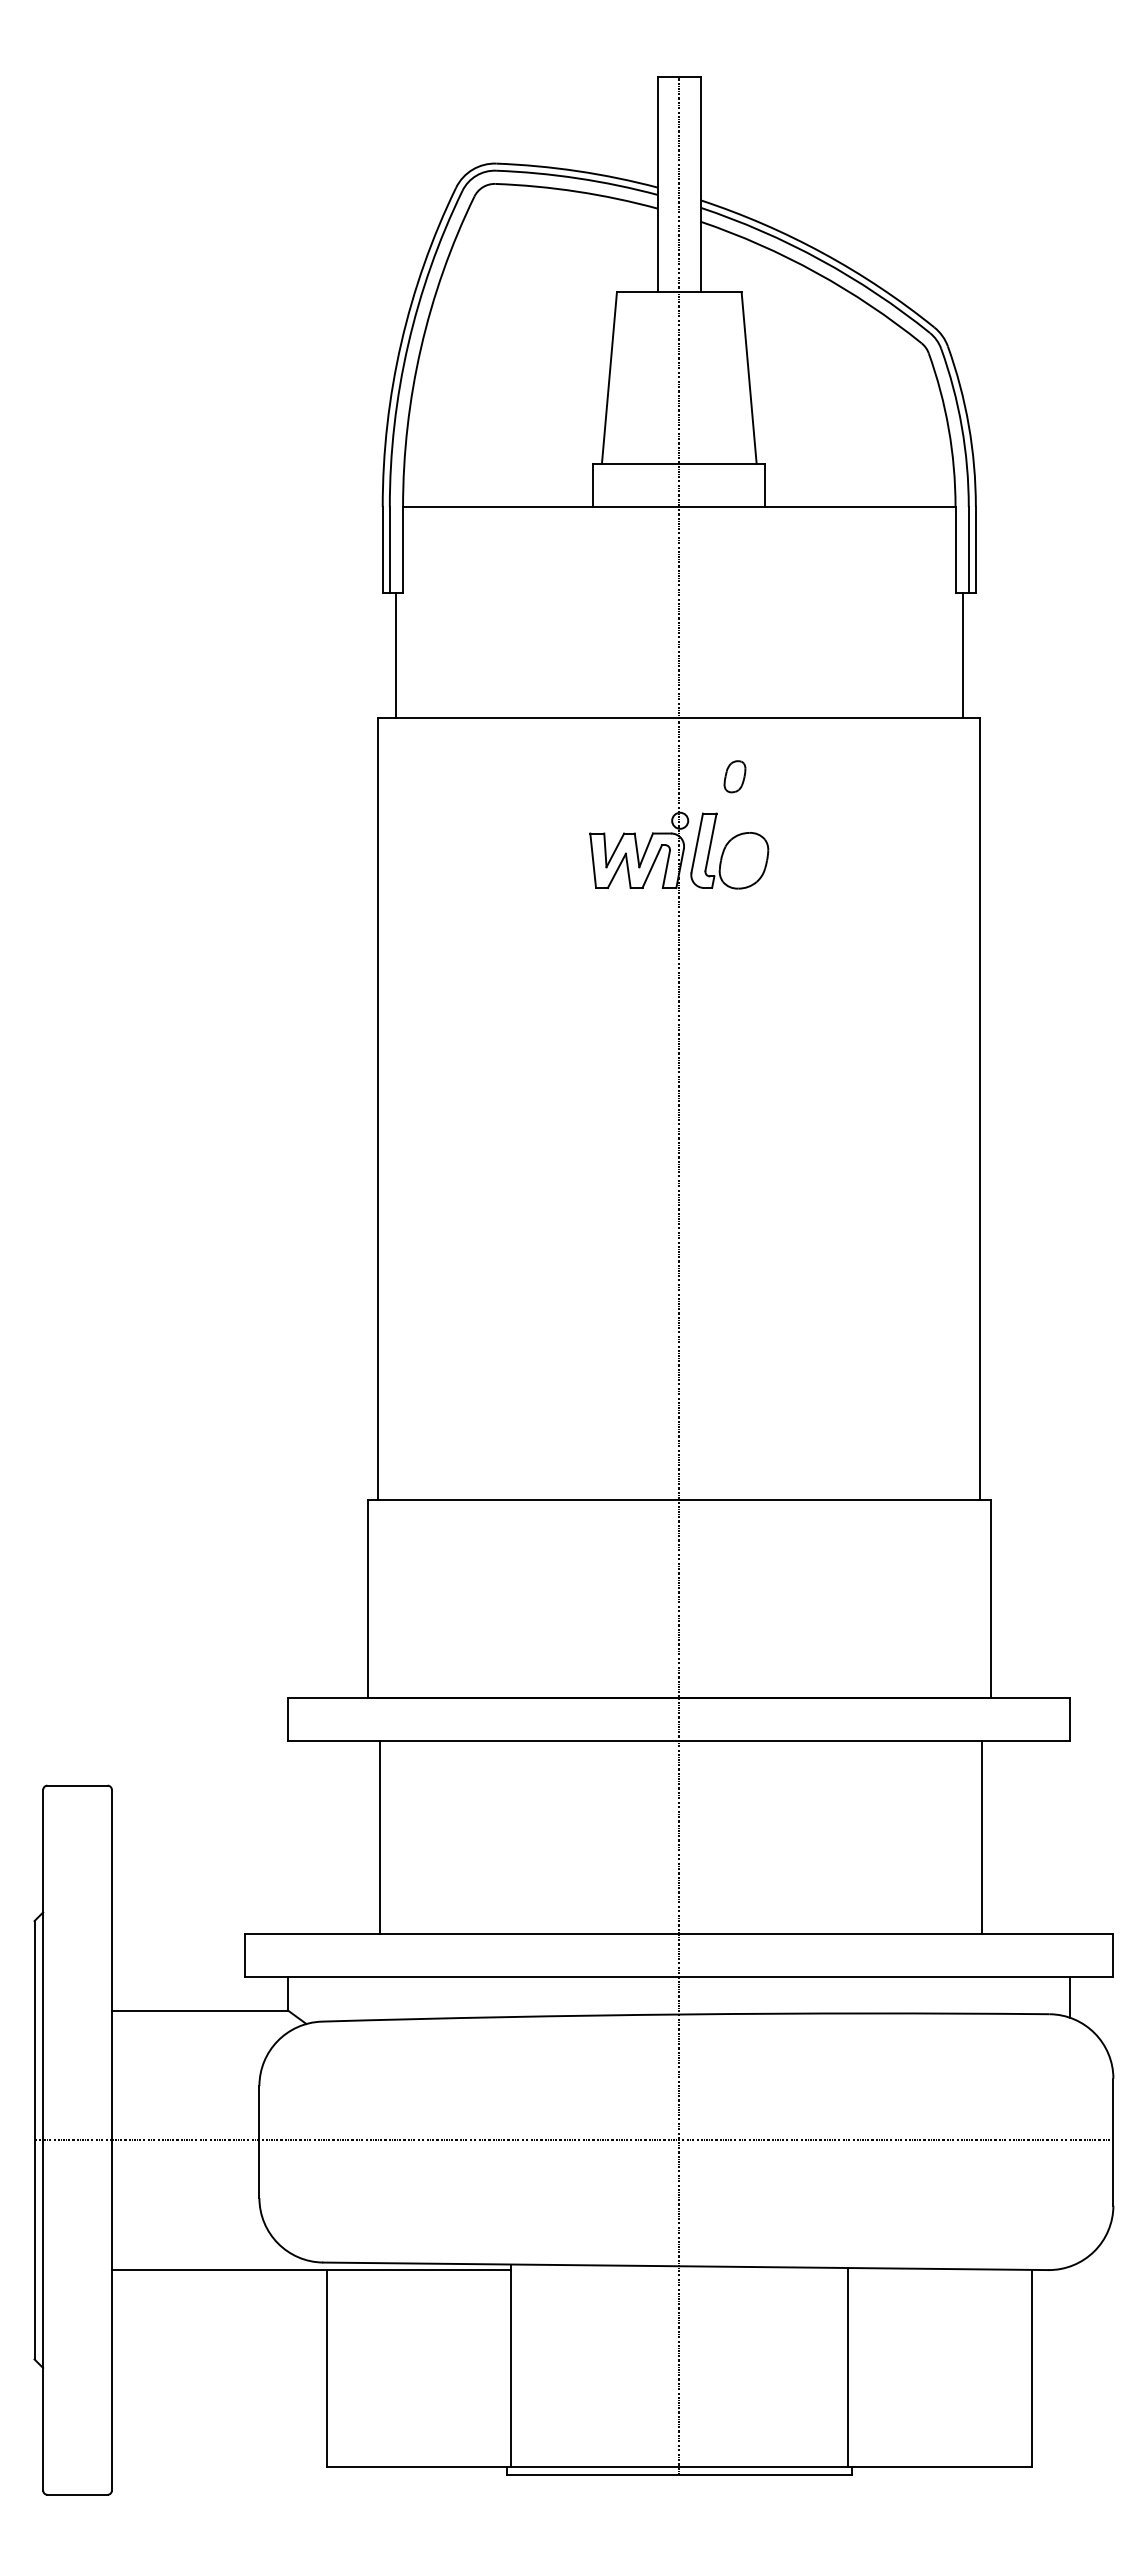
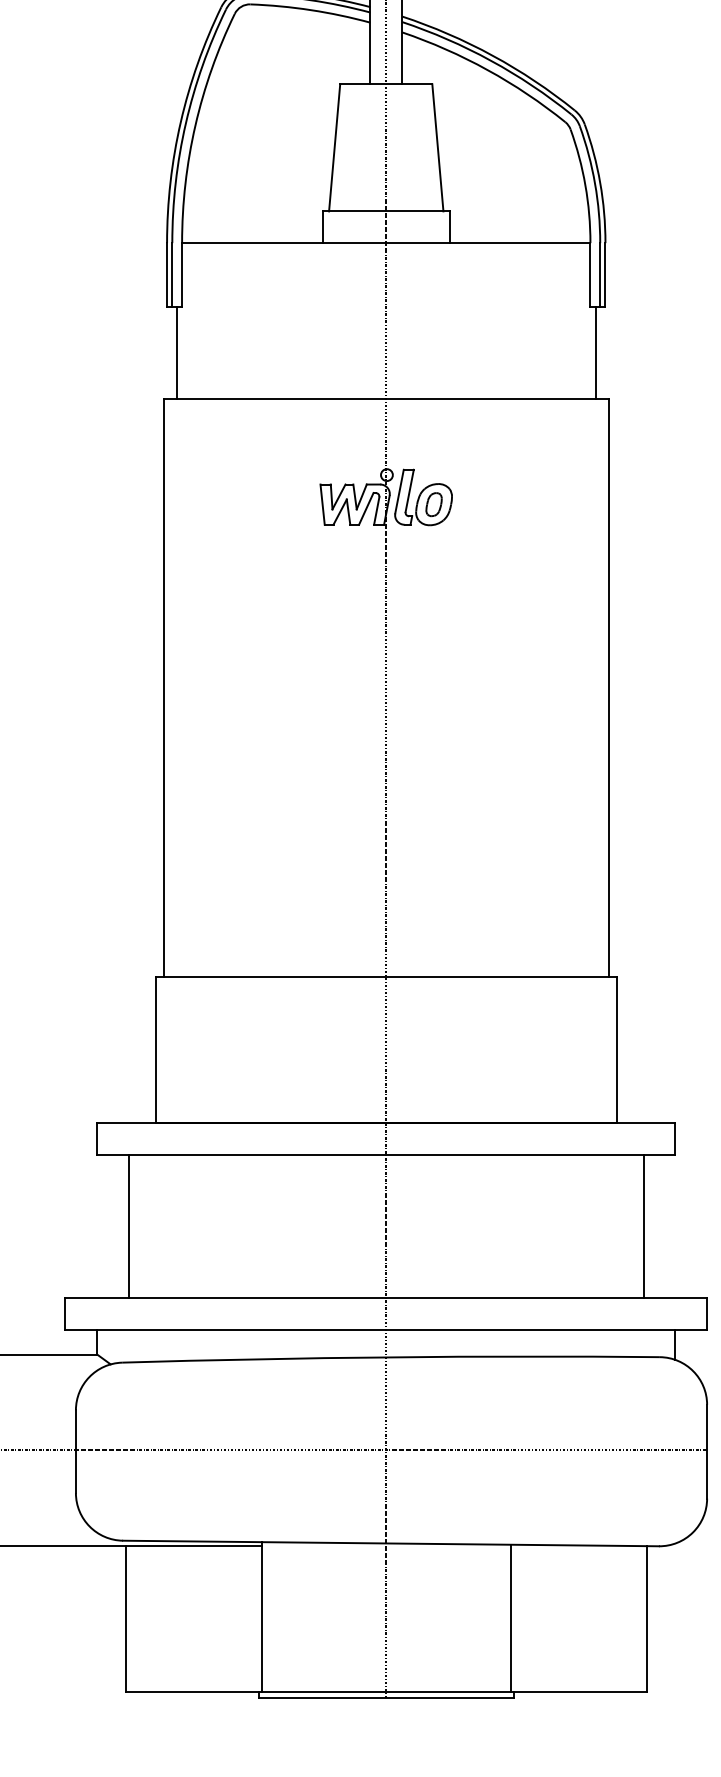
part: (734, 776) -> (433, 504), moved
line: (380, 1836) -> (129, 1225), moved
line: (982, 1836) -> (643, 1225), moved

